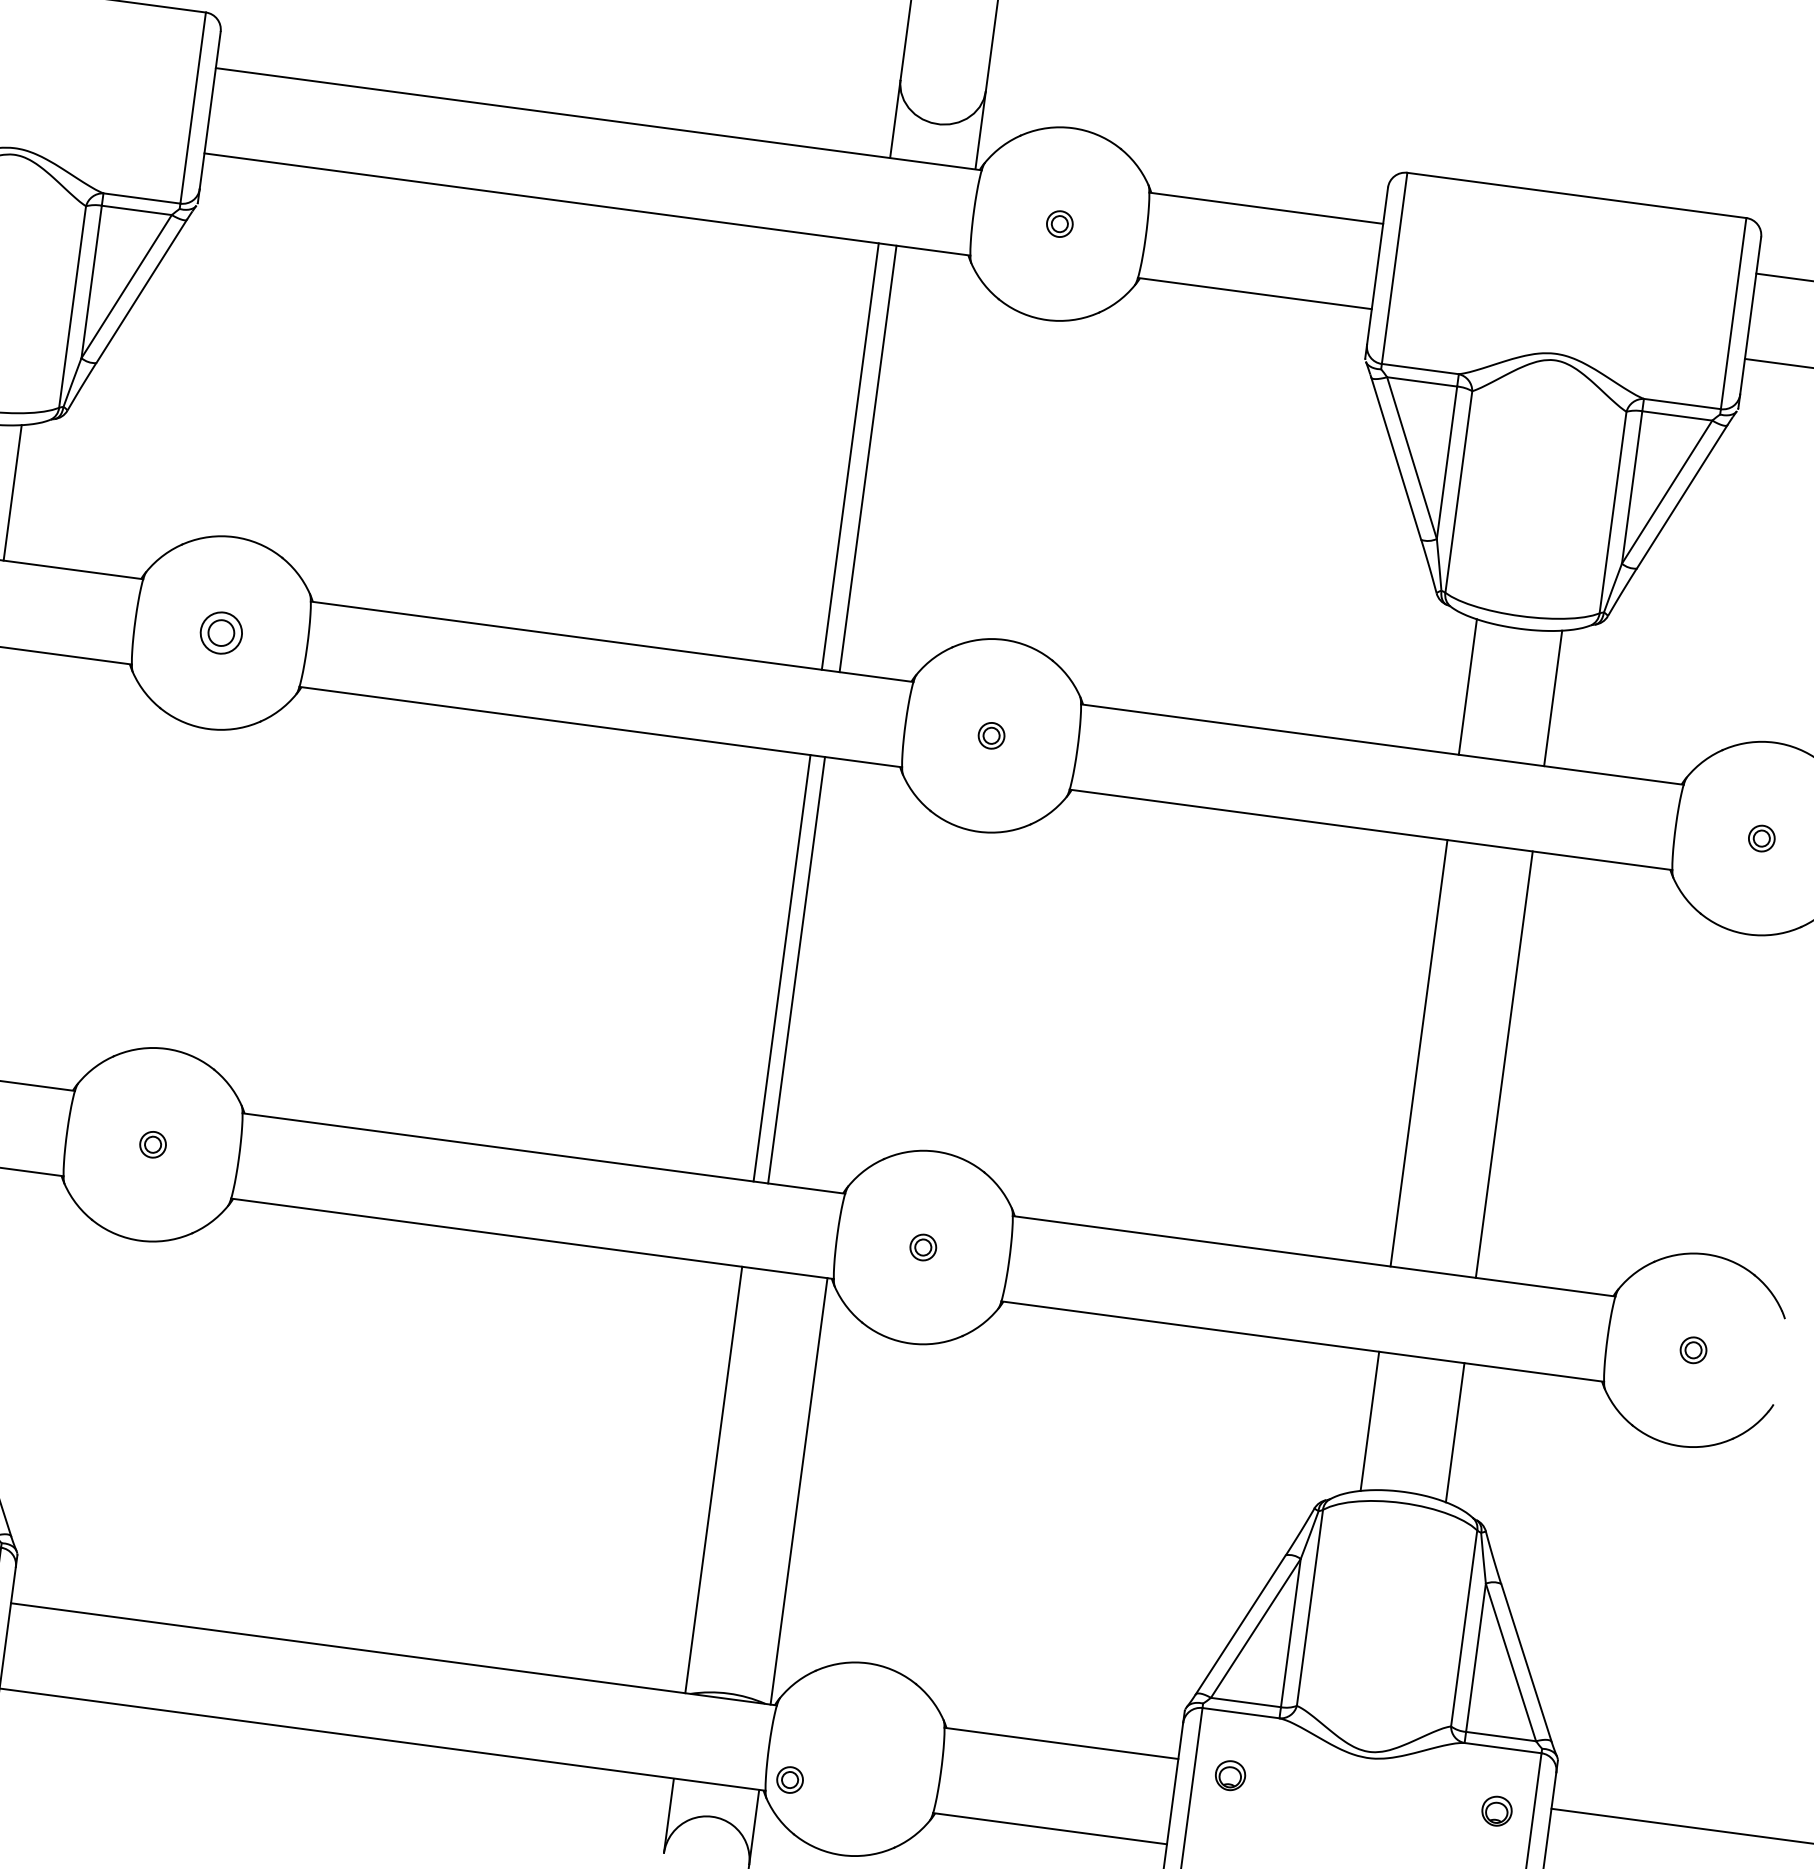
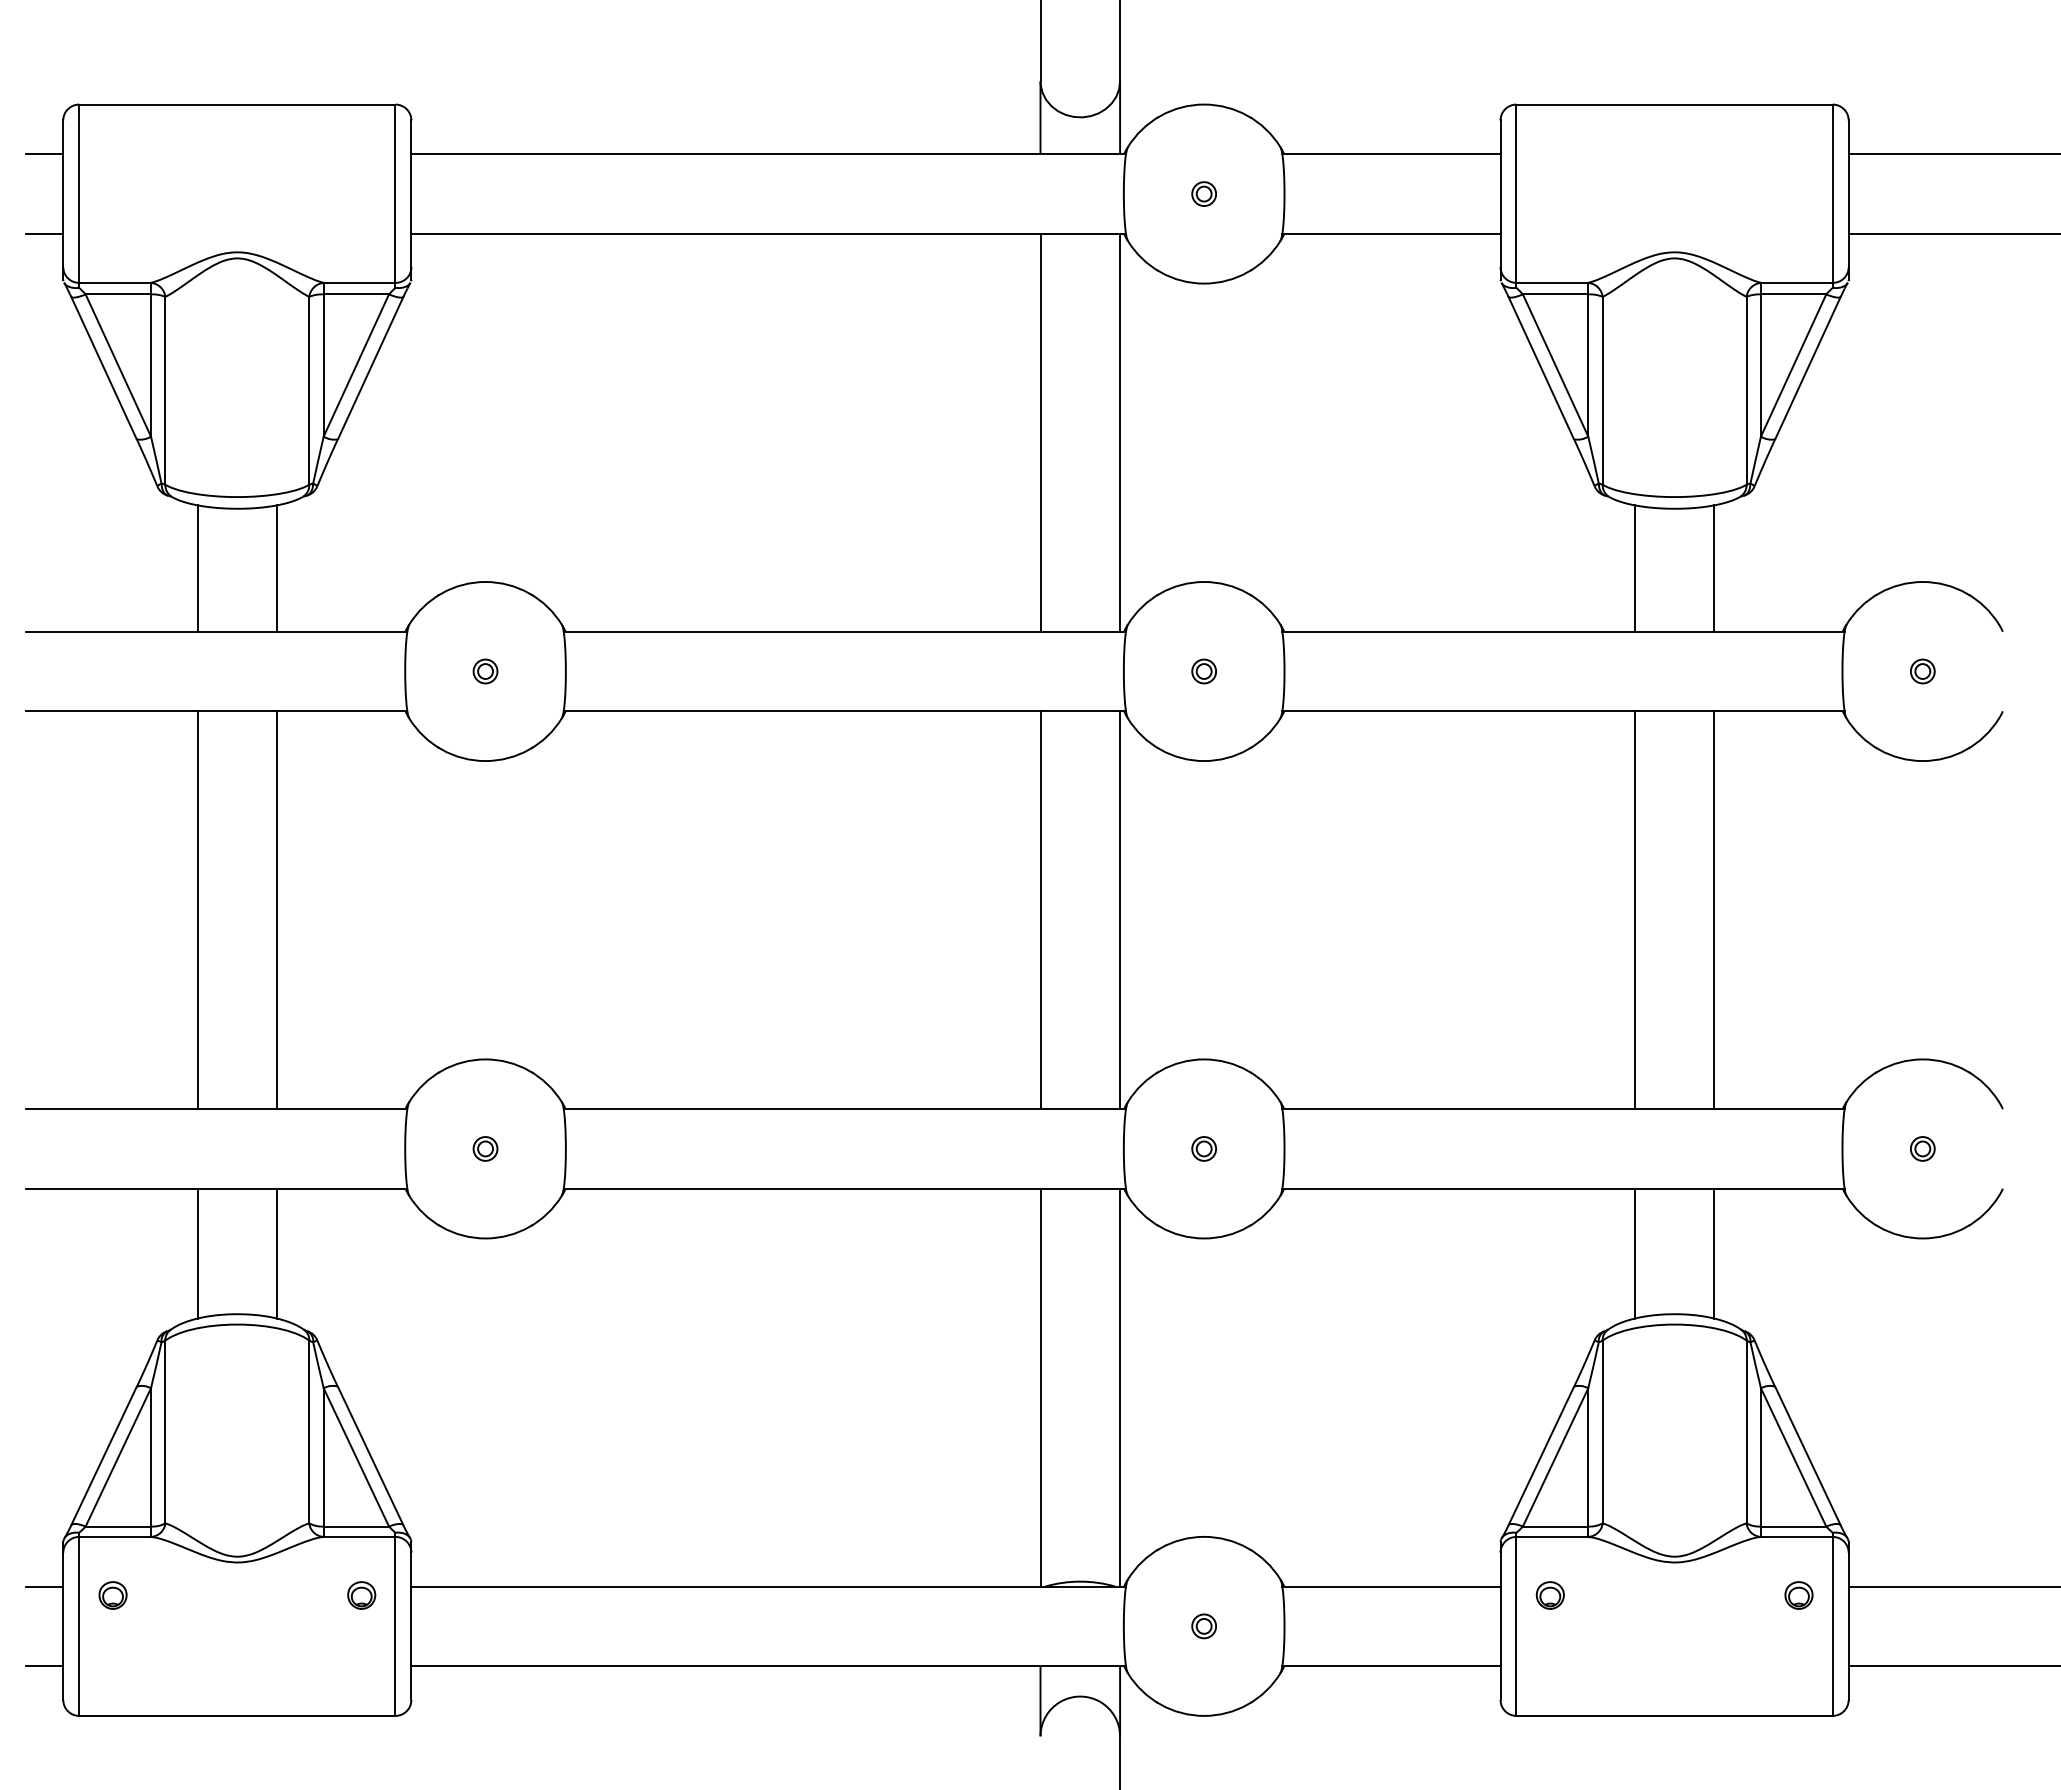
line: (868, 458) -> (1120, 432), moved
part: (221, 633) -> (485, 671), size x0.62
line: (796, 970) -> (1120, 910), moved
part: (789, 1780) -> (1203, 1626), moved

